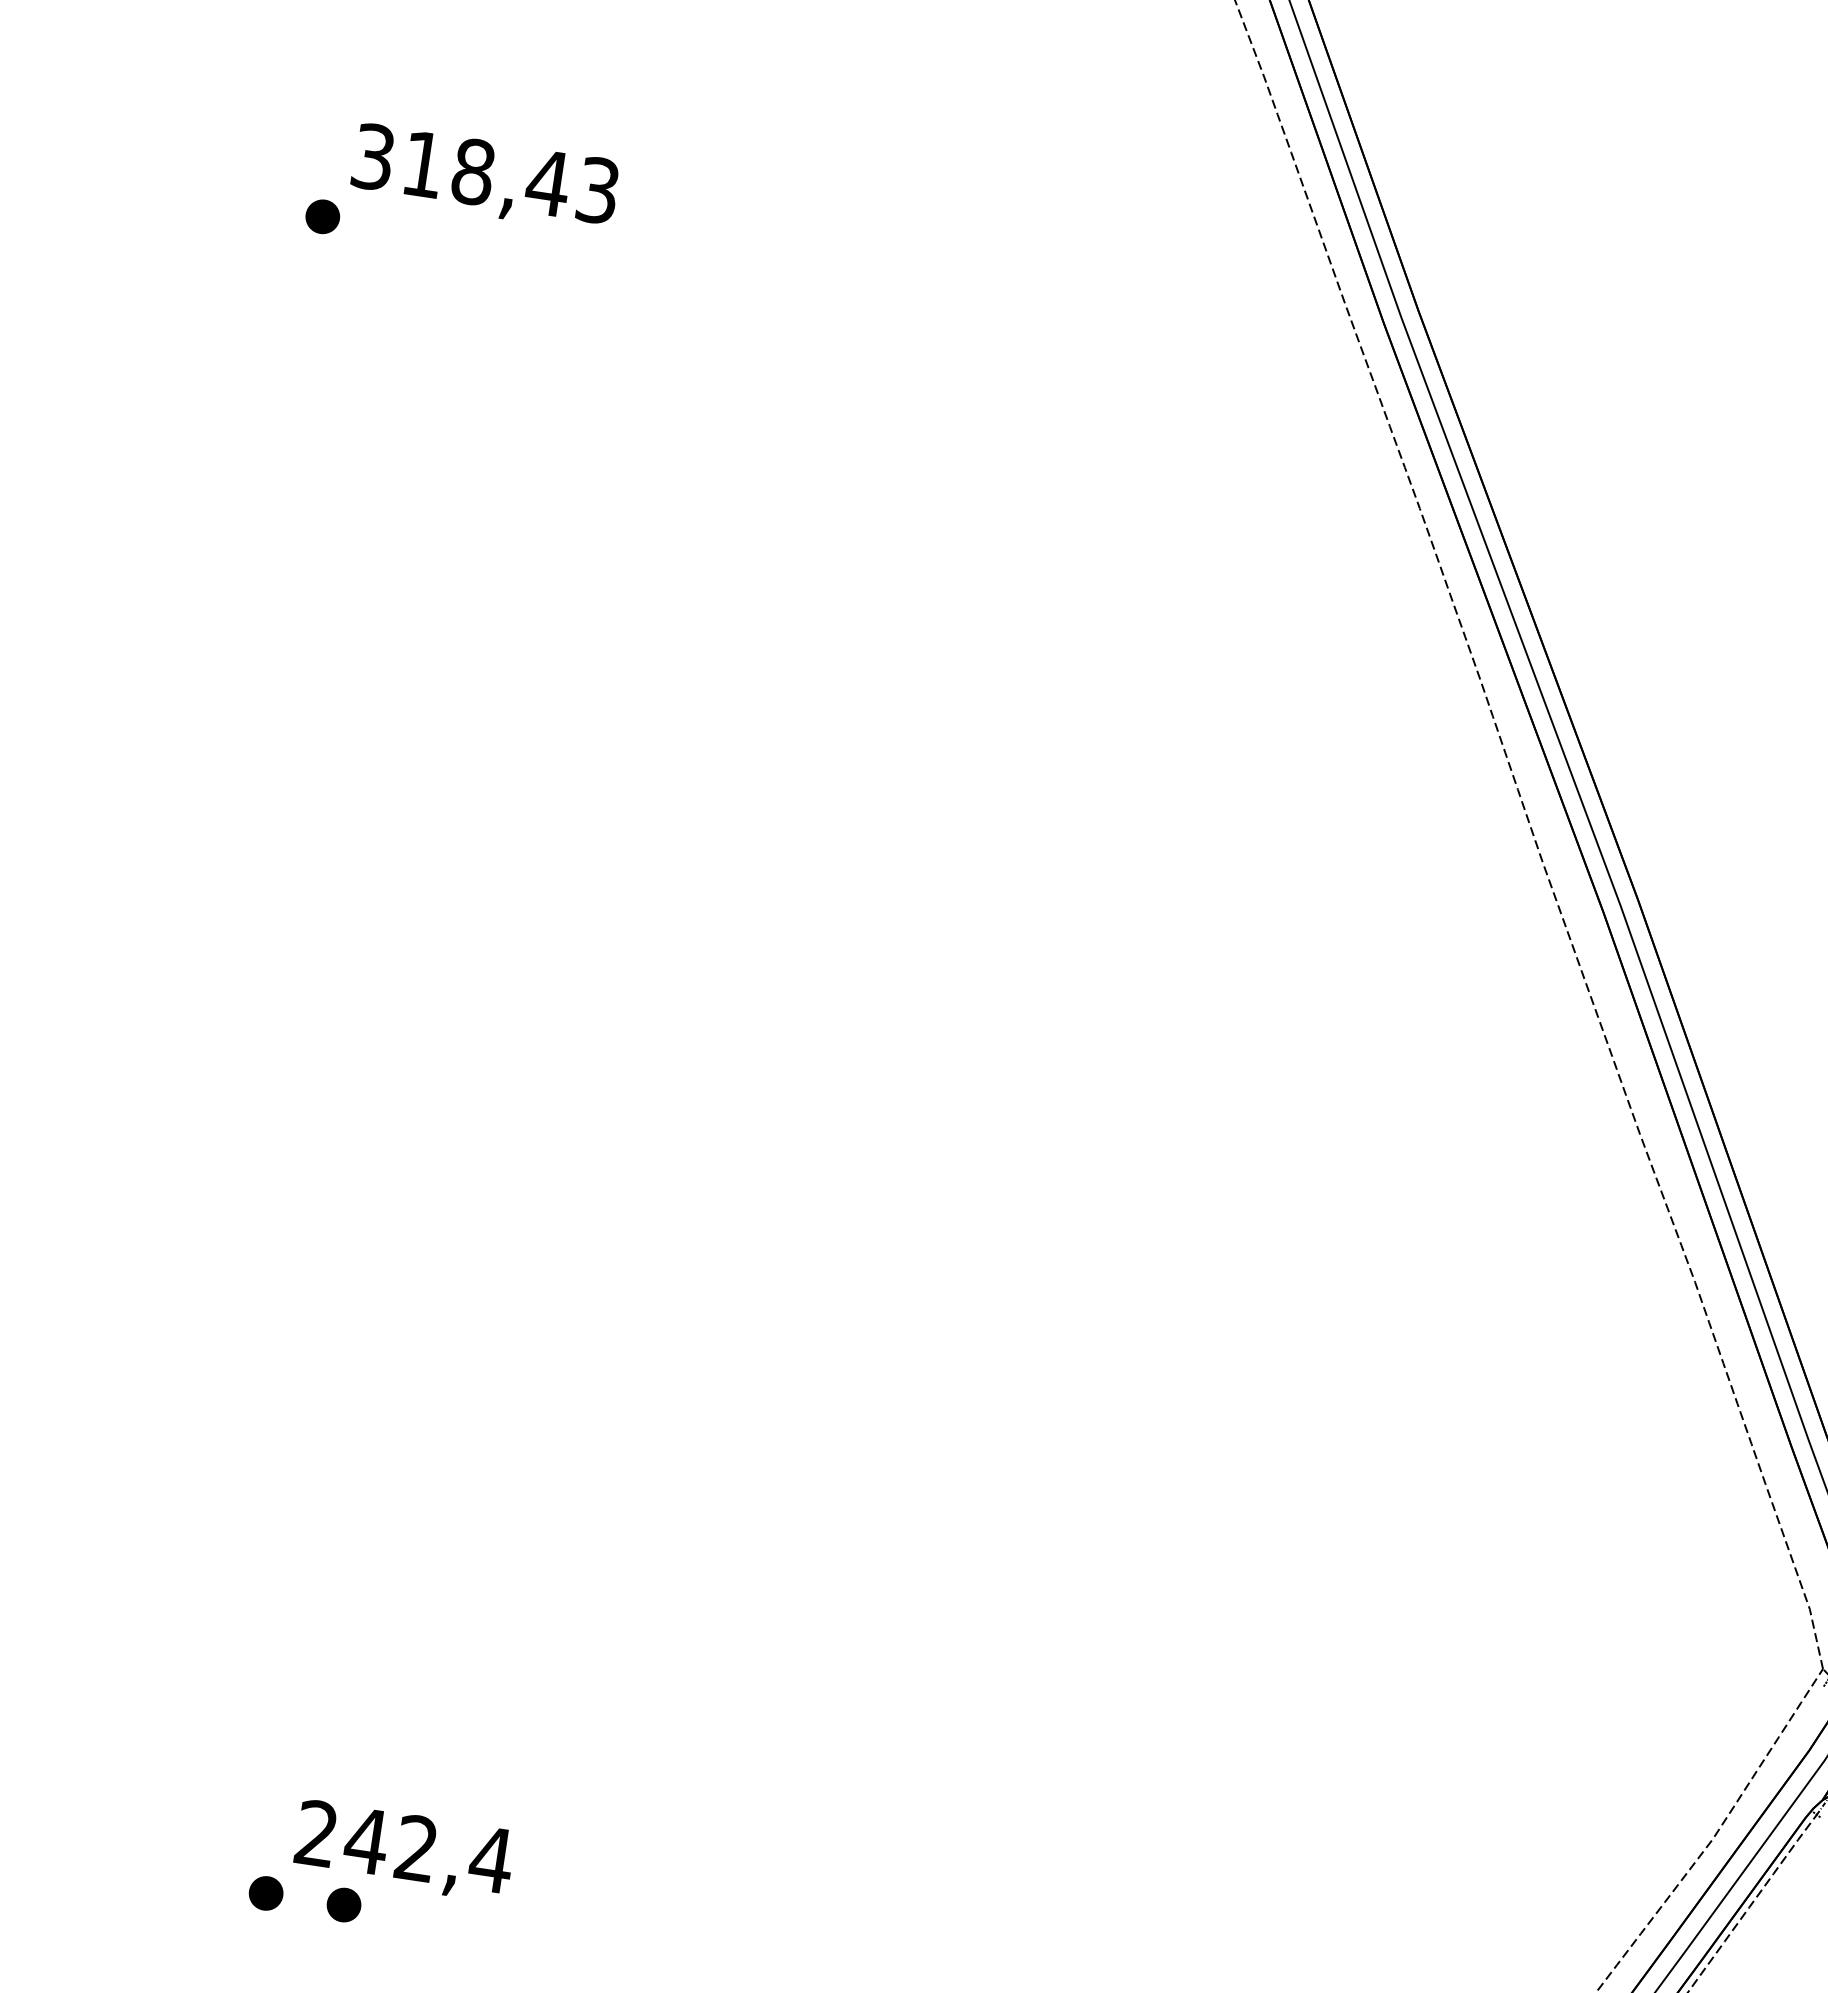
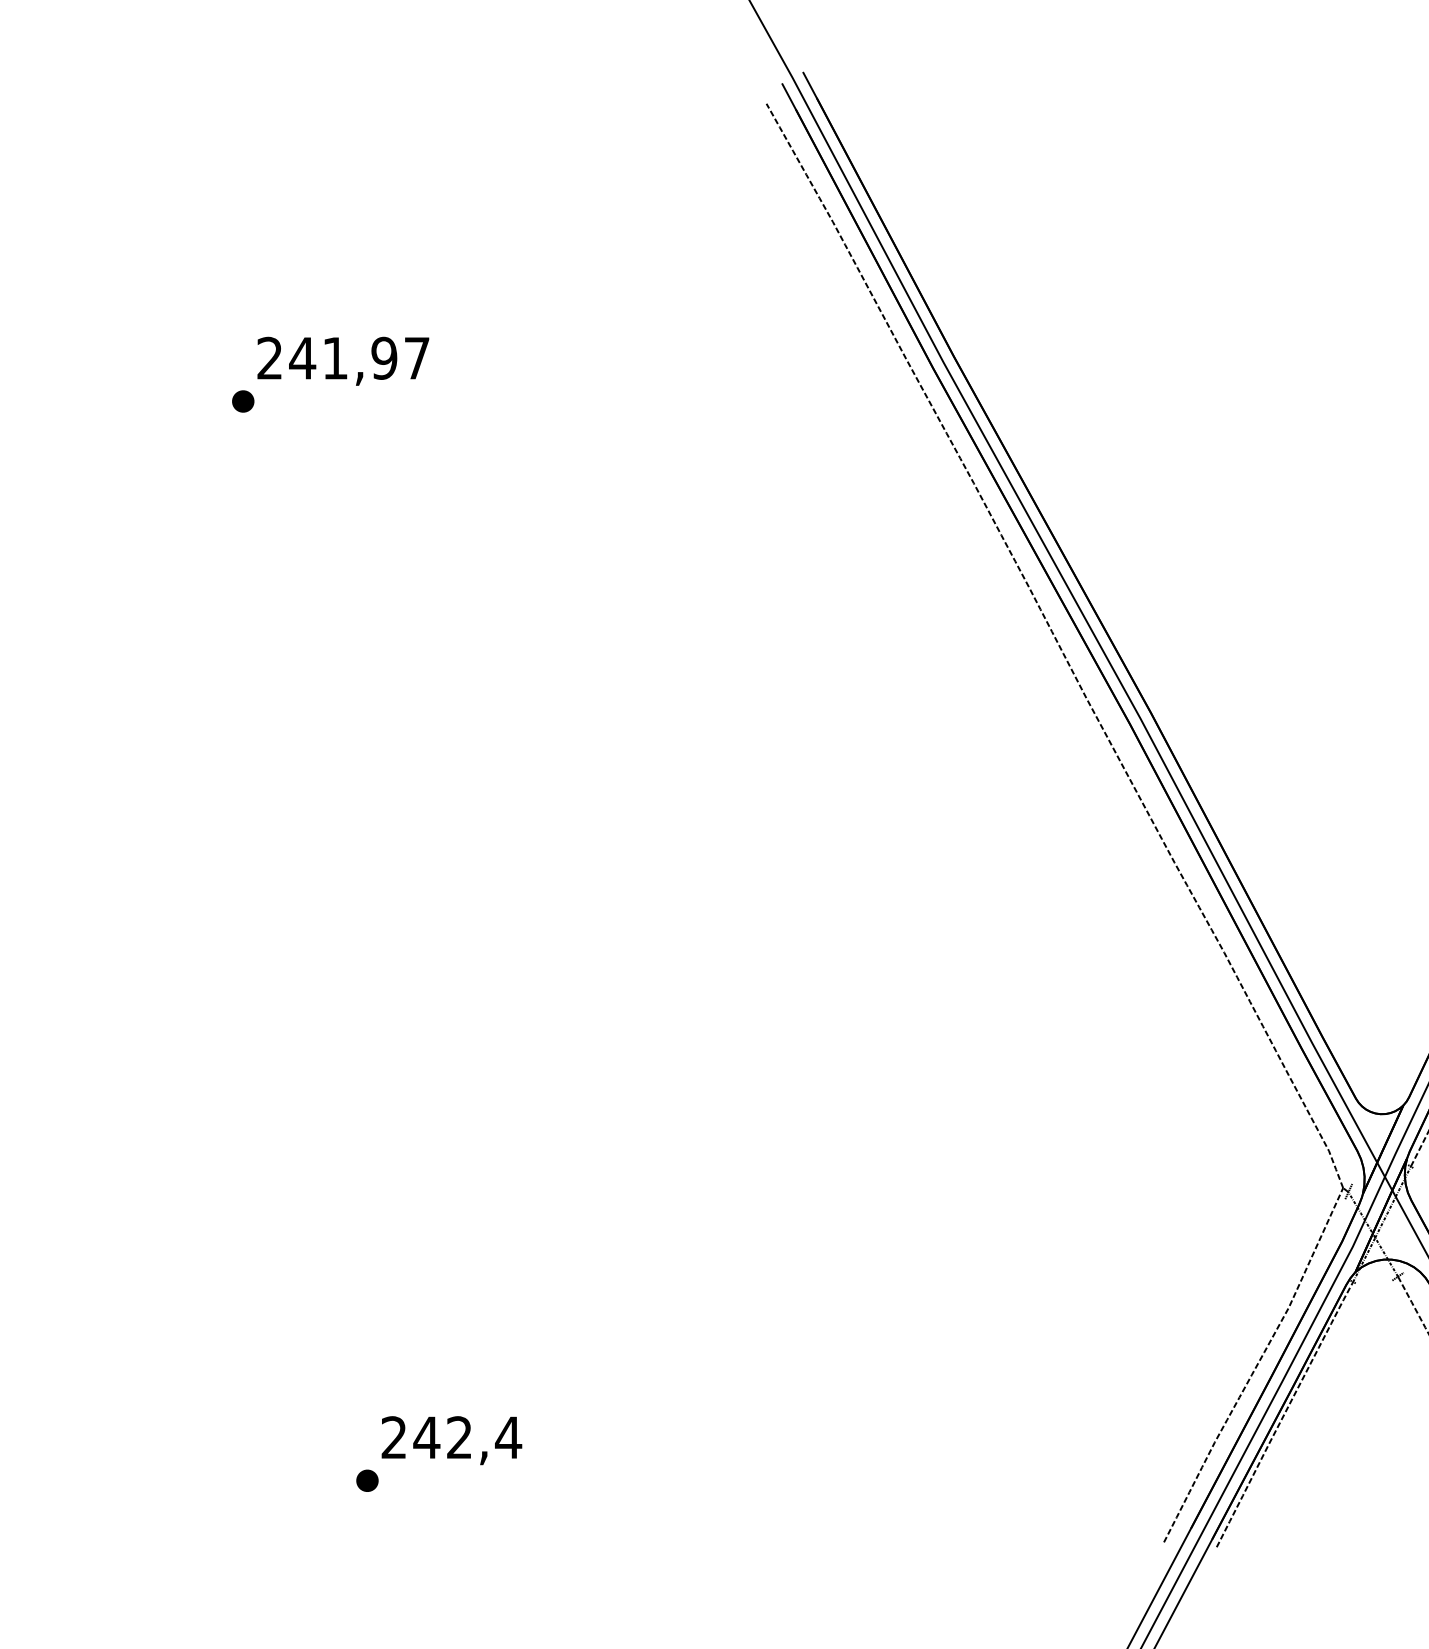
text: (485, 172) -> (343, 357), 318,43 -> 241,97
part: (344, 1904) -> (418, 1480), removed

